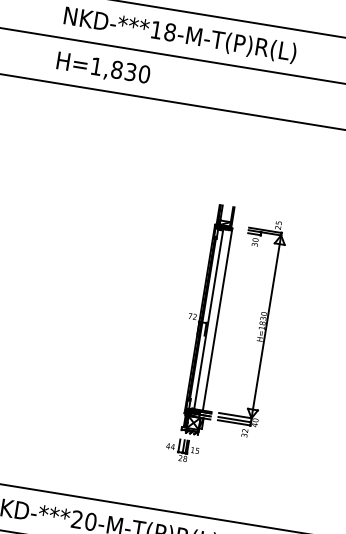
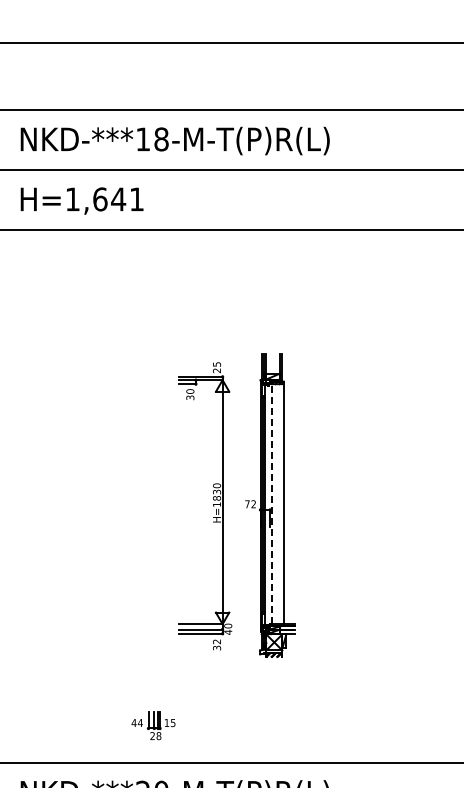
text: (130, 72) -> (118, 199), H=1,830 -> H=1,641
line: (209, 319) -> (272, 504), solid -> dashed
part: (258, 329) -> (213, 506), moved
part: (182, 450) -> (153, 725), moved

